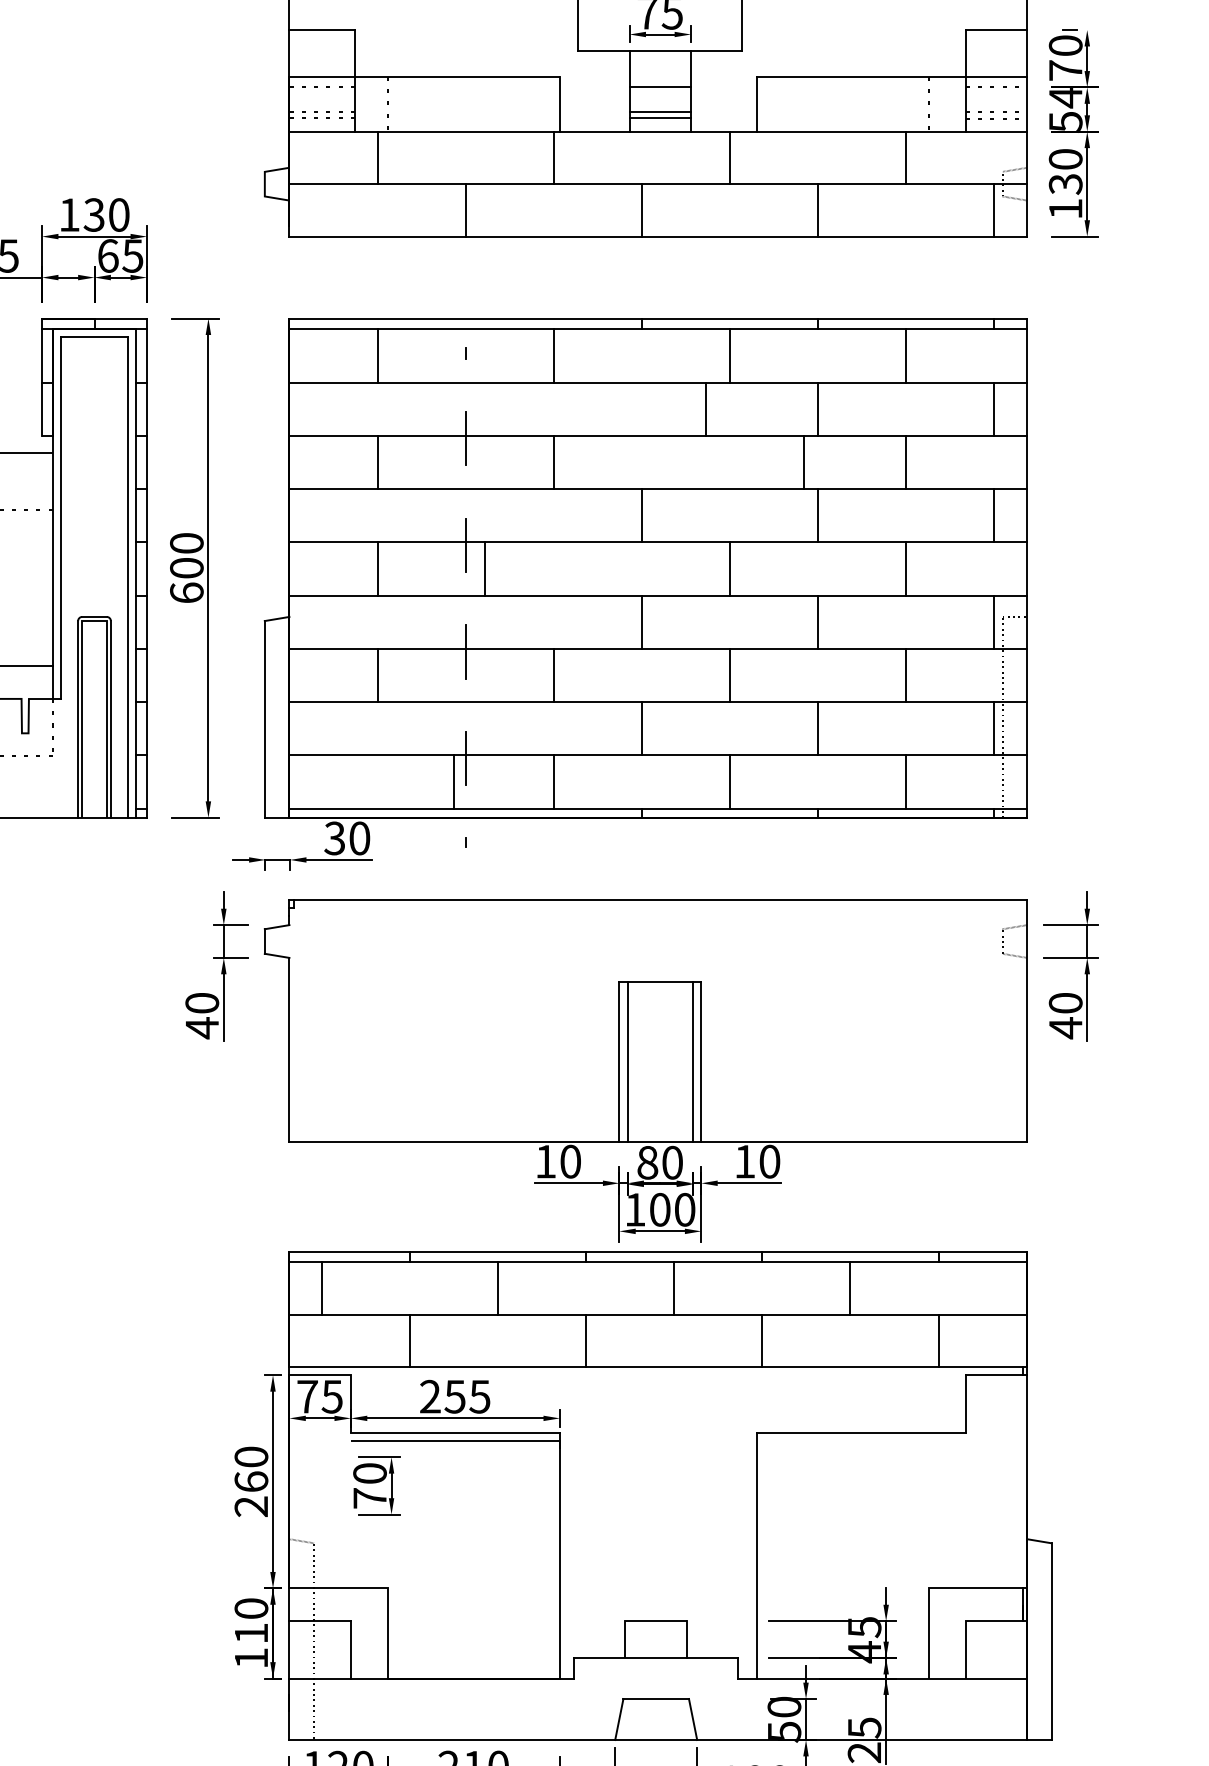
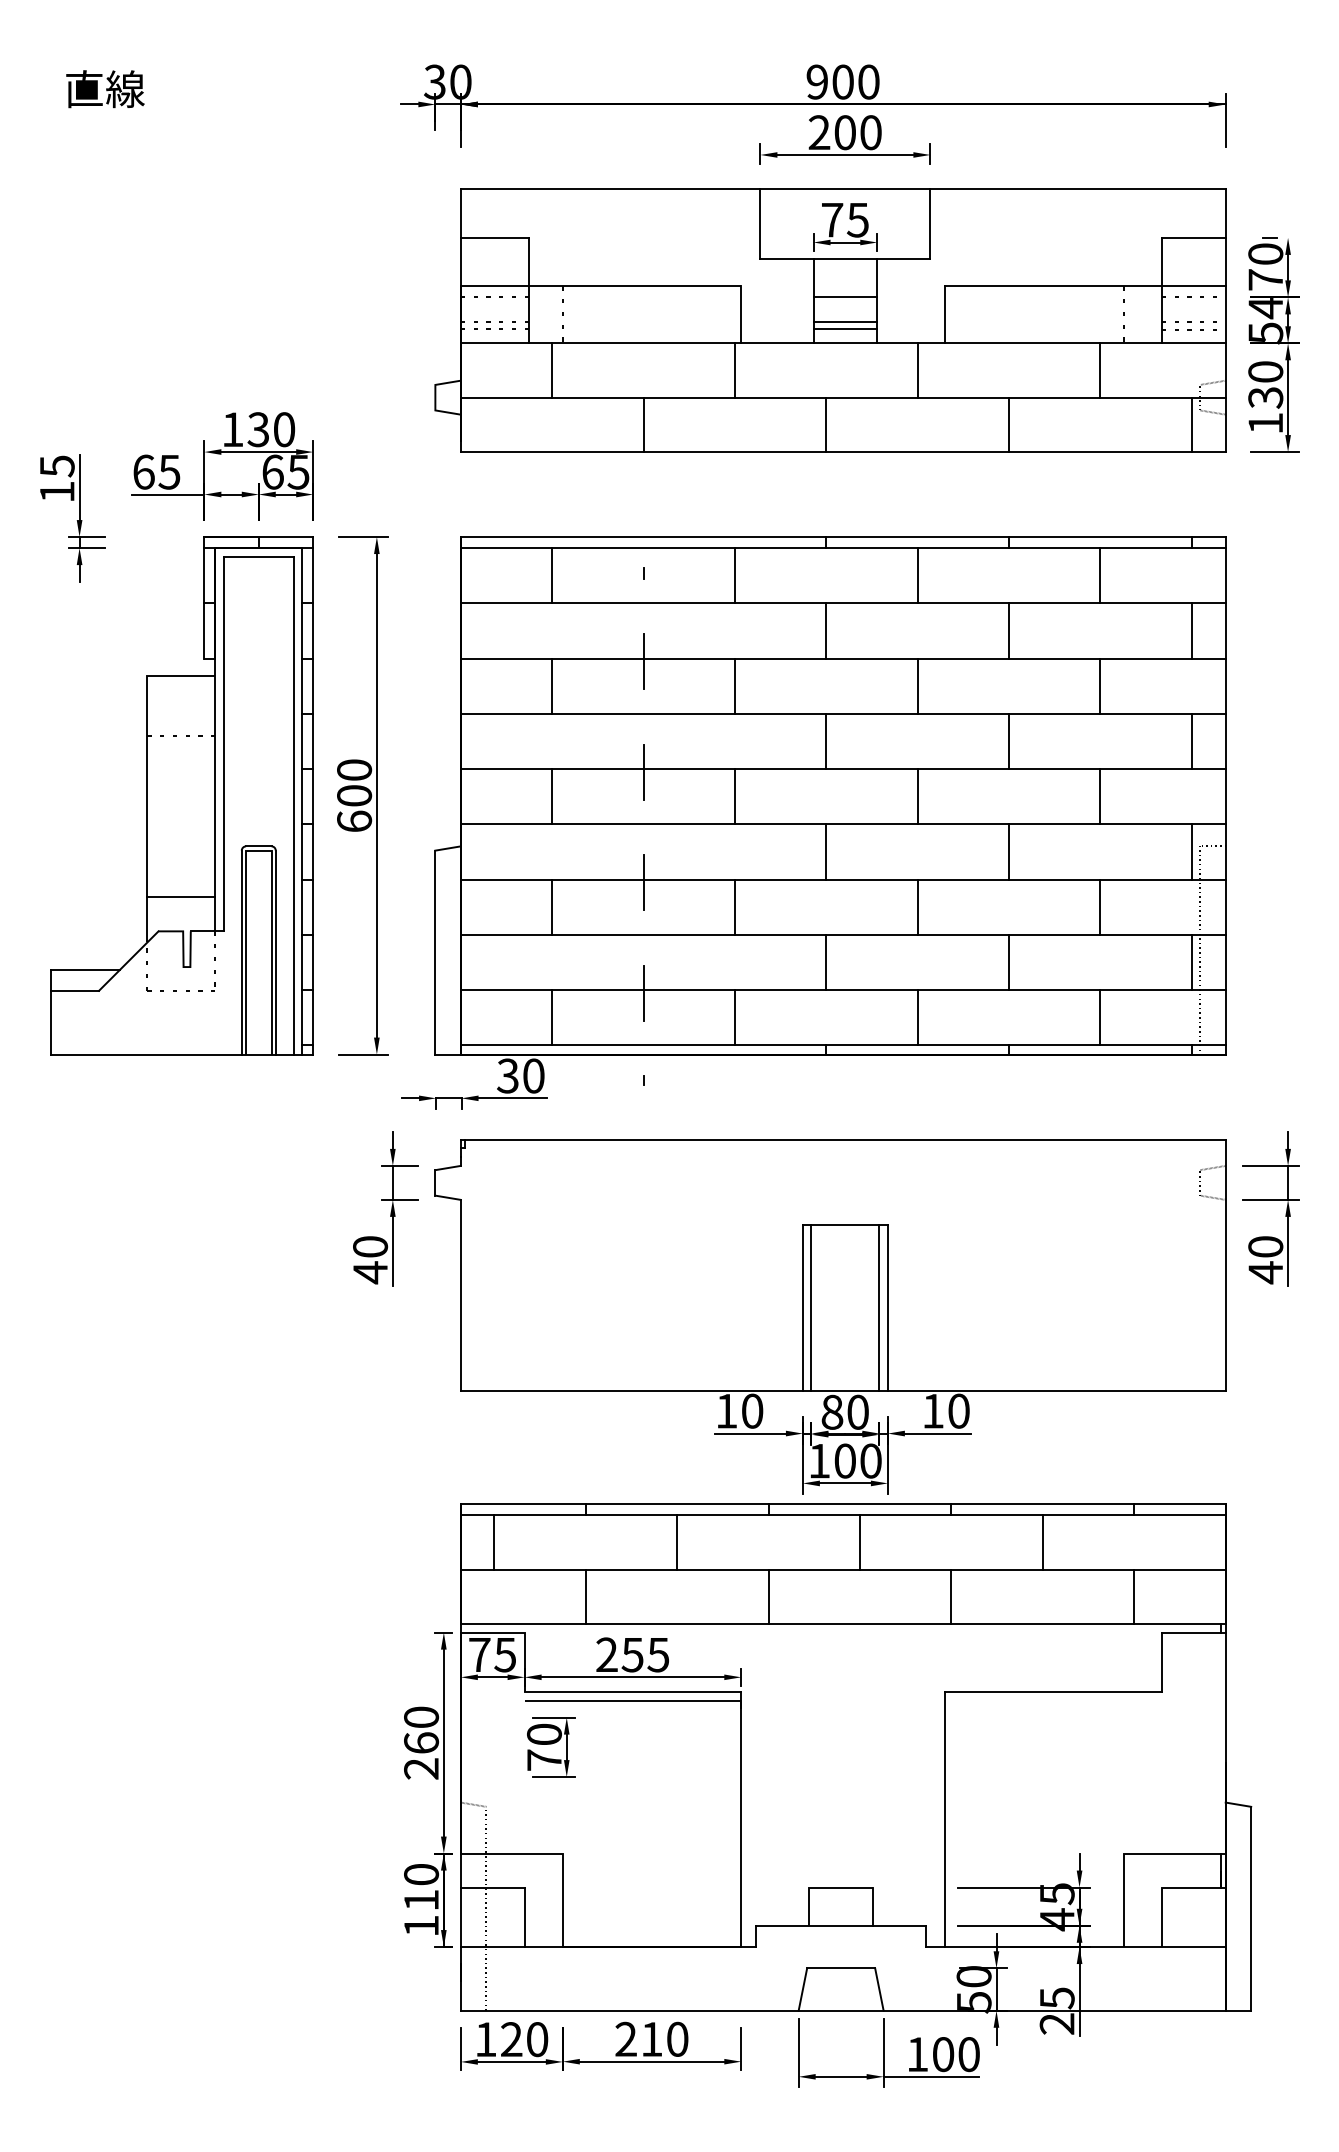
line: (705, 408) -> (826, 630), moved
line: (804, 461) -> (917, 685), moved
line: (484, 568) -> (734, 796), moved
line: (453, 781) -> (552, 1017), moved

